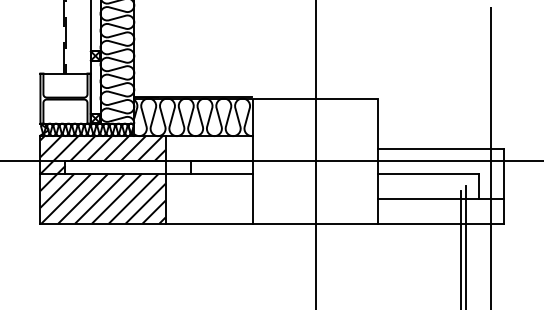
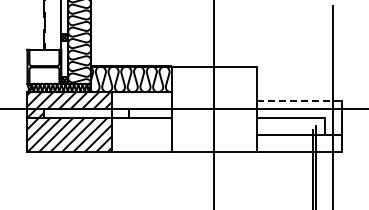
line: (441, 148) -> (299, 100), solid -> dashed

